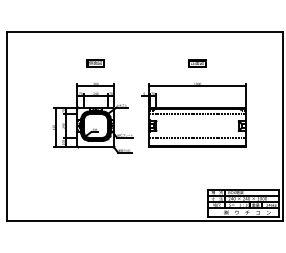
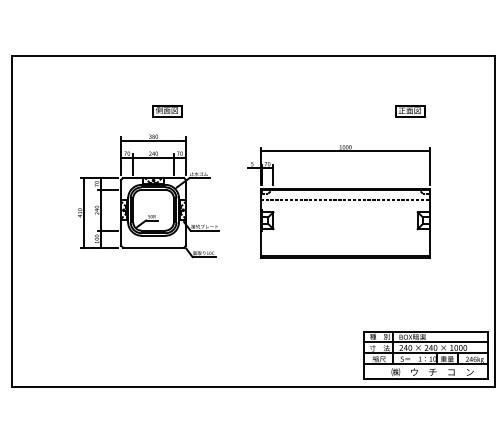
part: (197, 63) -> (410, 111), moved
part: (92, 118) -> (147, 197), moved
line: (197, 137) -> (345, 240), removed

